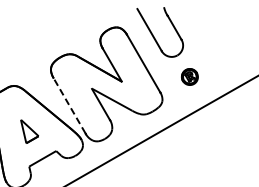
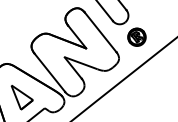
part: (189, 76) -> (136, 36), size x1.43
line: (69, 105) -> (49, 72), dashed -> solid
part: (29, 131) -> (22, 96), size x1.43

